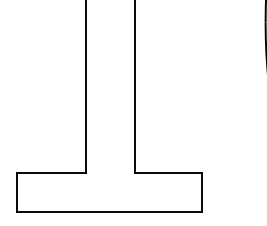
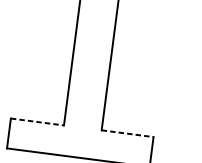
line: (52, 173) -> (38, 122), solid -> dashed
line: (168, 173) -> (127, 133), solid -> dashed

